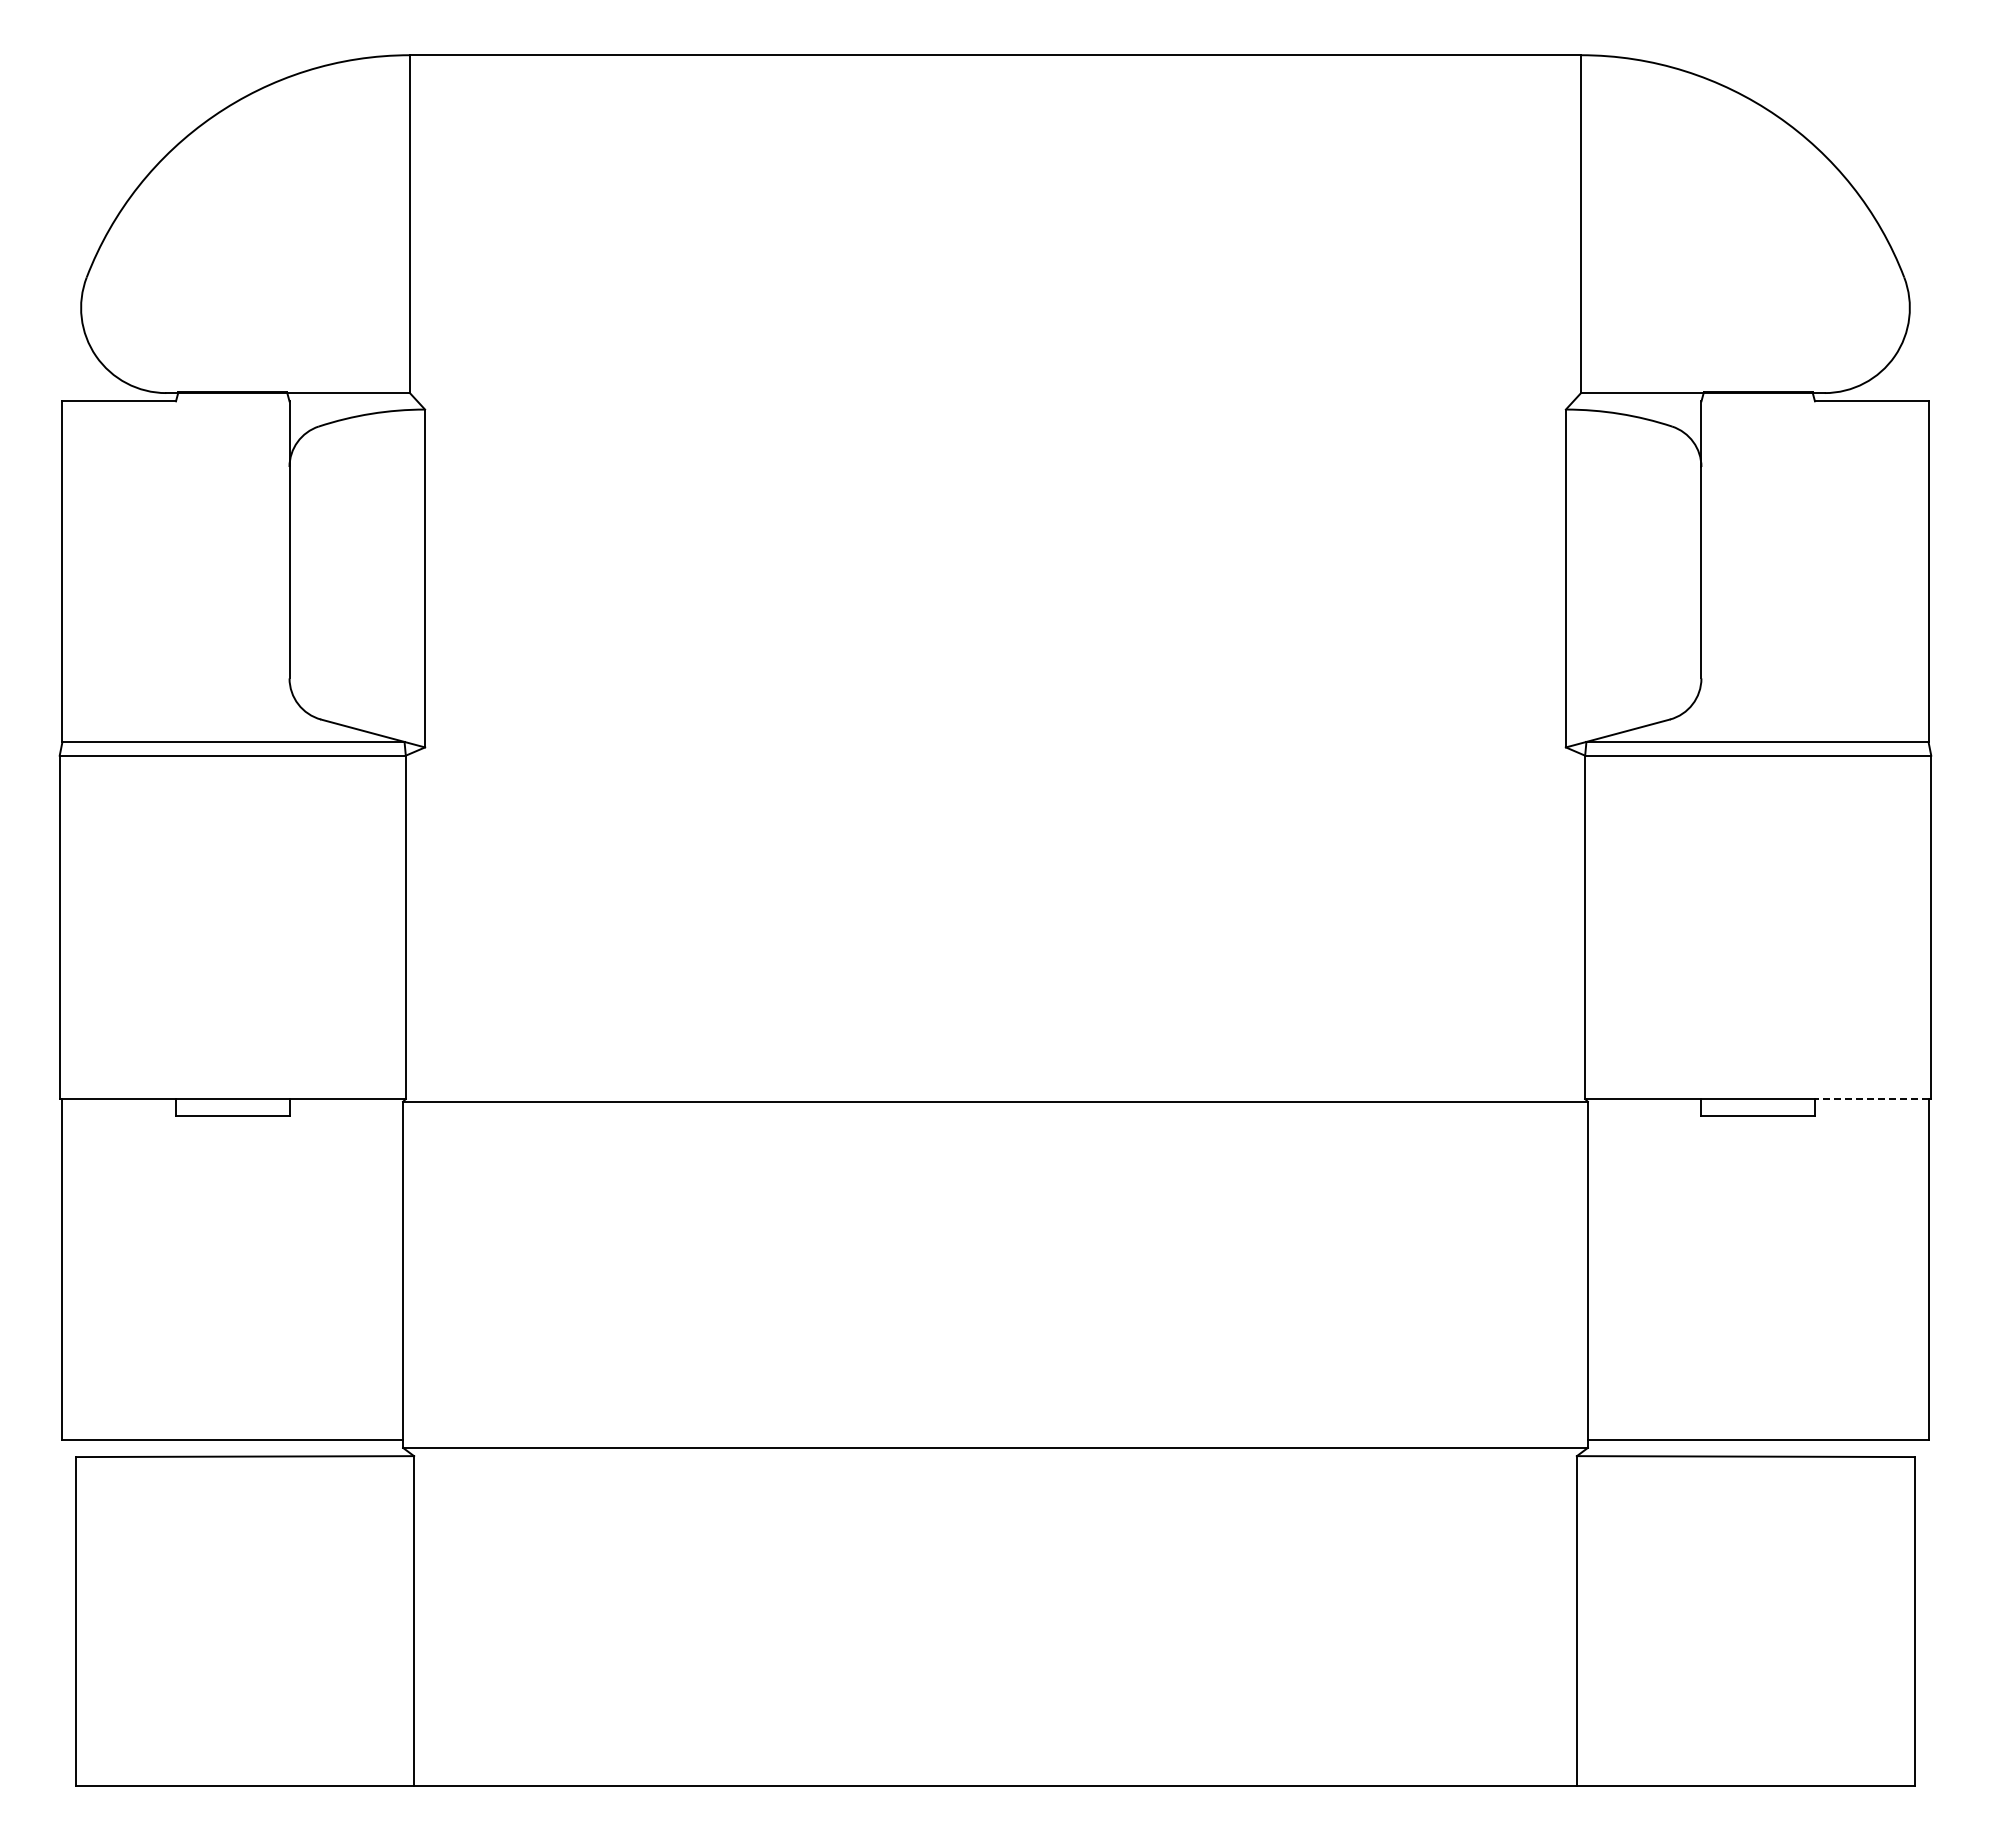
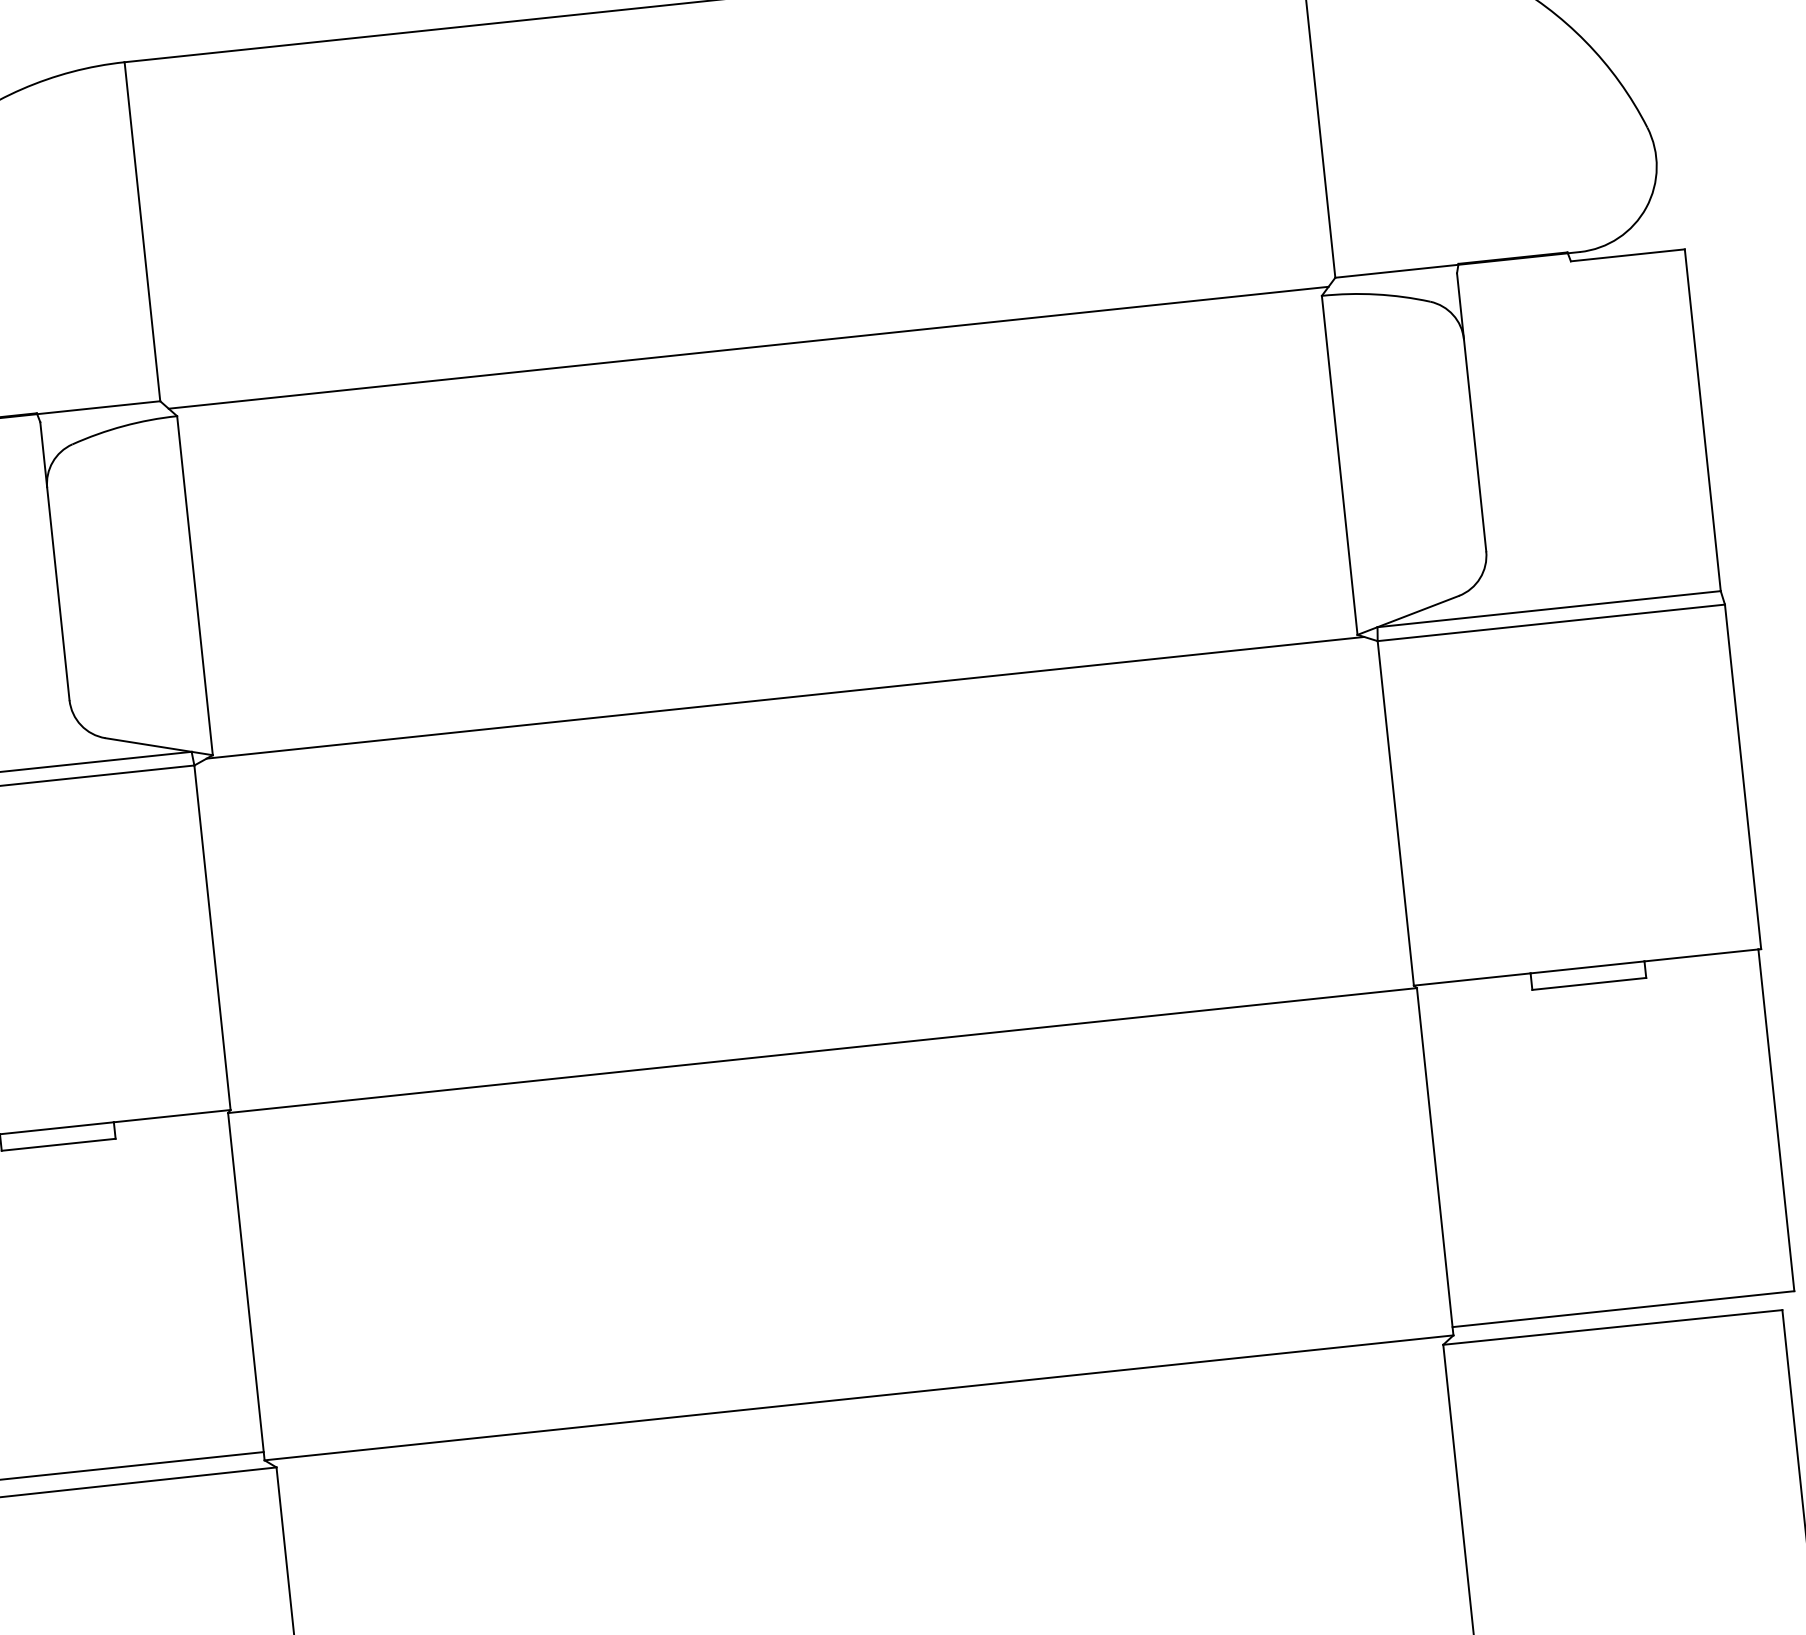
line: (995, 401) -> (748, 347), added
line: (995, 750) -> (785, 698), added
line: (1871, 1099) -> (1701, 955), dashed -> solid

